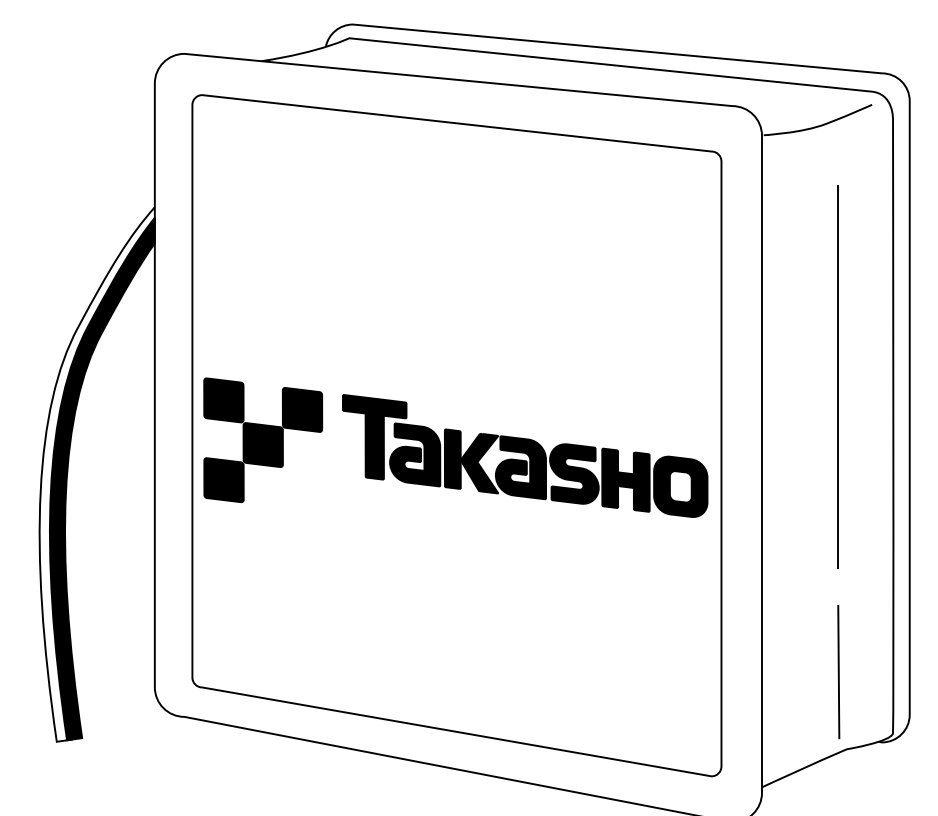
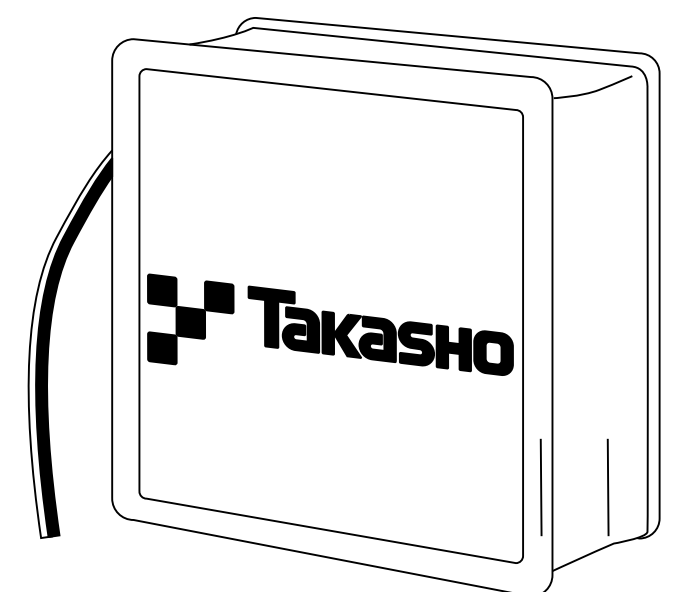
line: (837, 376) -> (607, 273), removed
line: (745, 672) -> (540, 487), added

